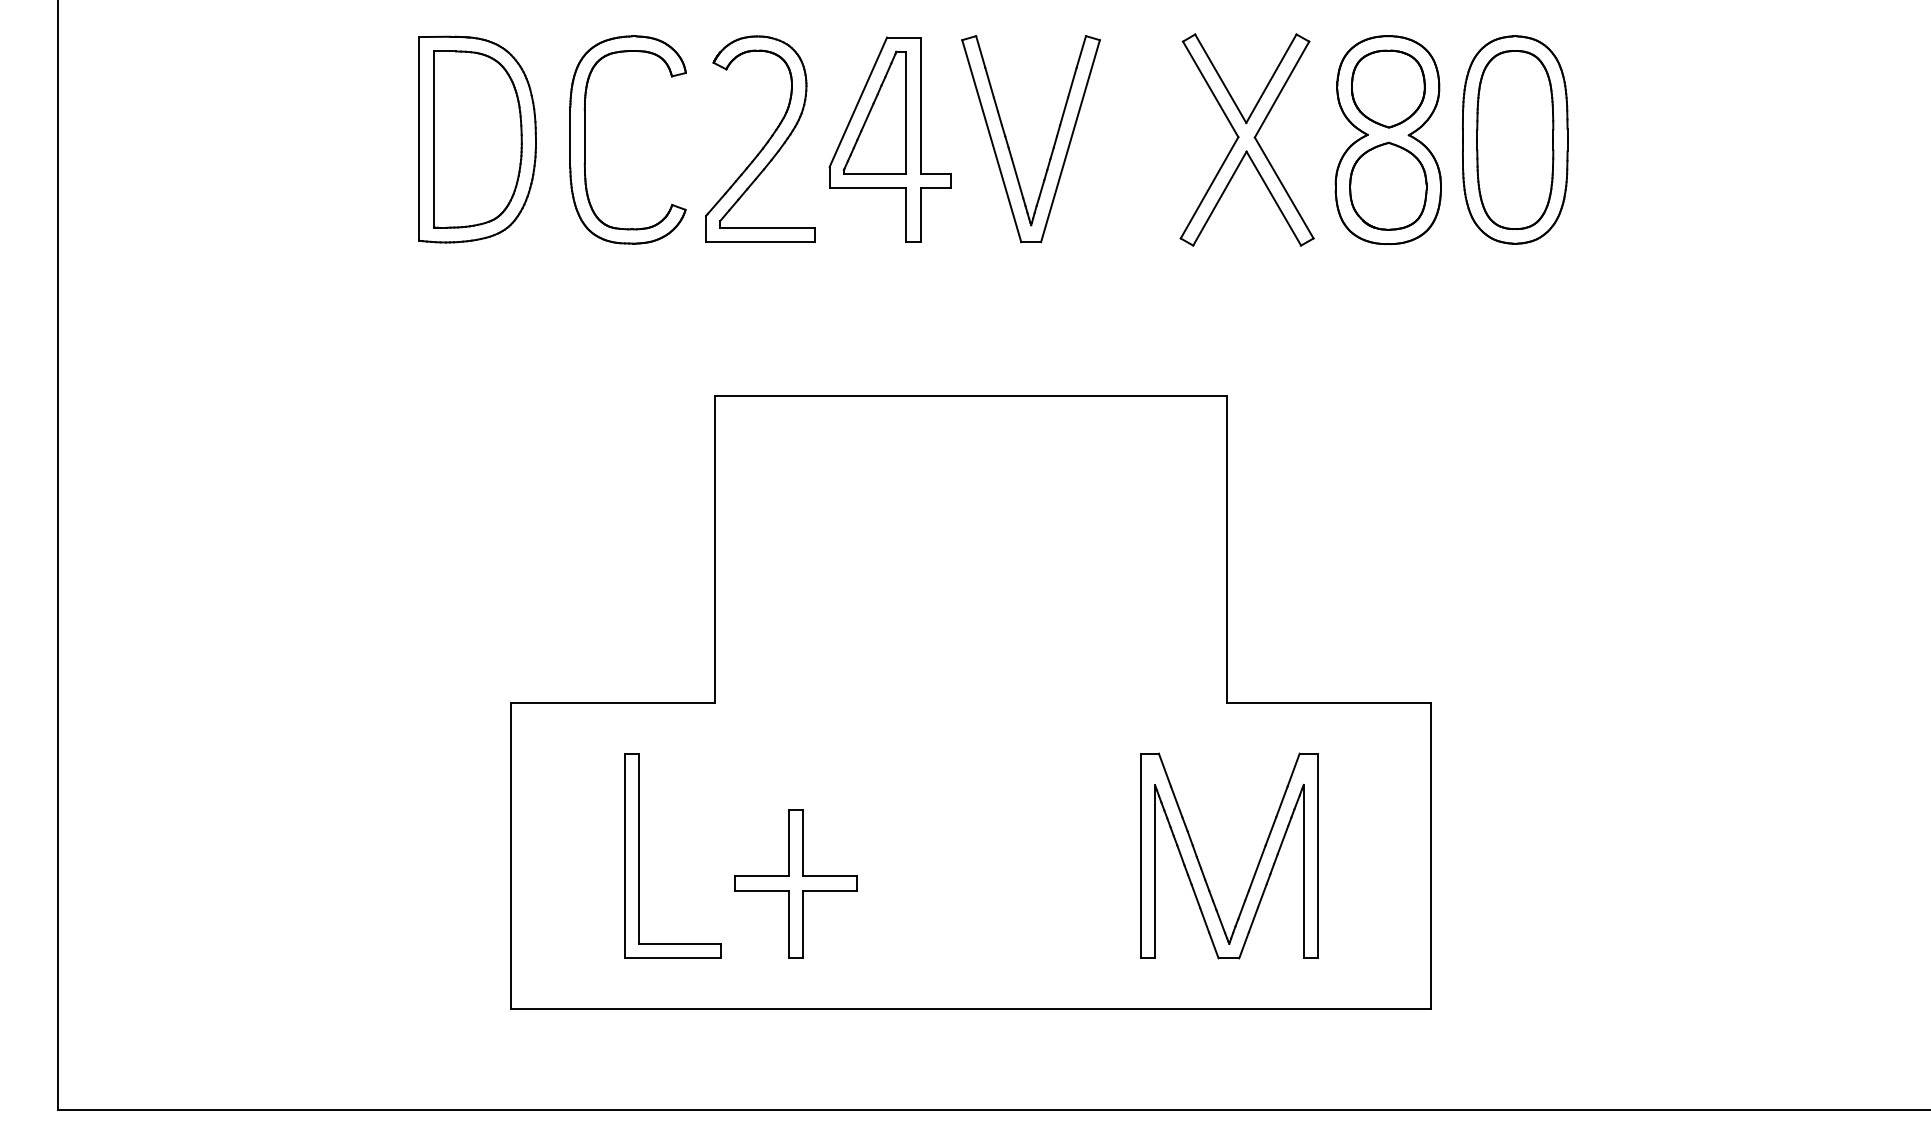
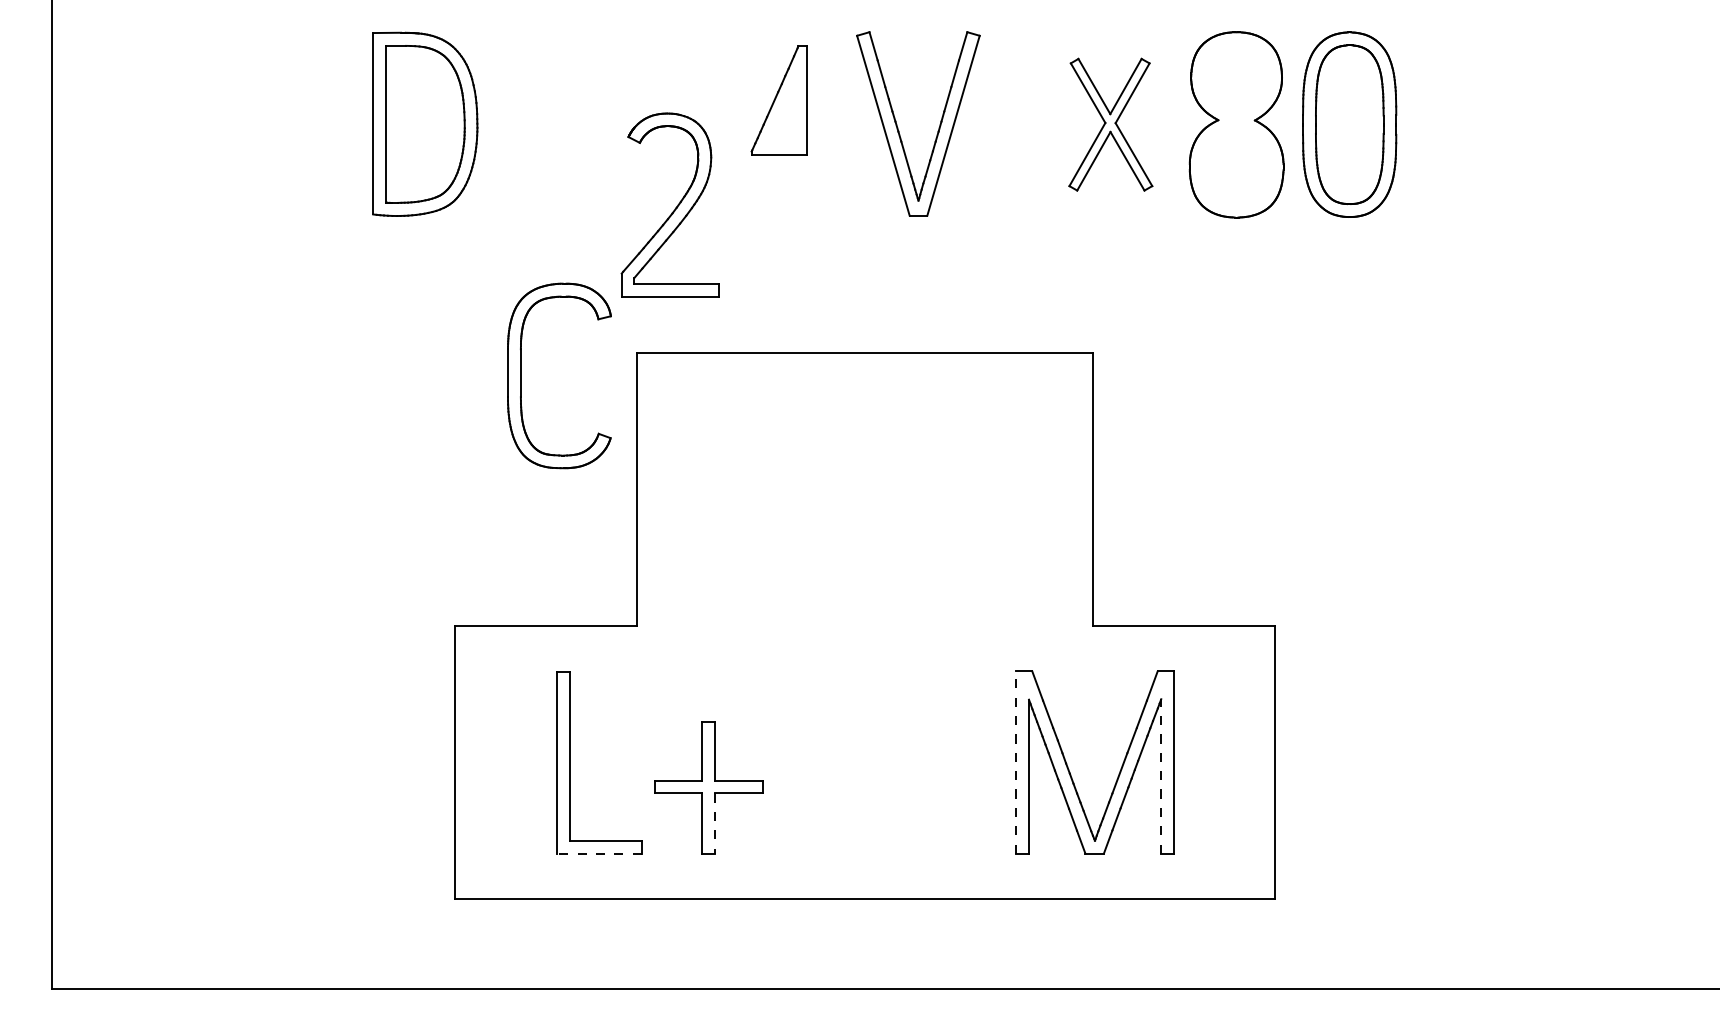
part: (1388, 88) -> (1236, 78), removed
part: (585, 139) -> (521, 375), moved
part: (889, 139) -> (792, 124), removed
part: (1246, 139) -> (1110, 124), size x0.7
part: (765, 143) -> (674, 208), moved
part: (1388, 185) -> (1236, 165), removed
line: (1140, 855) -> (1015, 762), solid -> dashed
line: (1303, 871) -> (1161, 776), solid -> dashed
line: (802, 924) -> (714, 823), solid -> dashed
line: (672, 958) -> (598, 853), solid -> dashed

